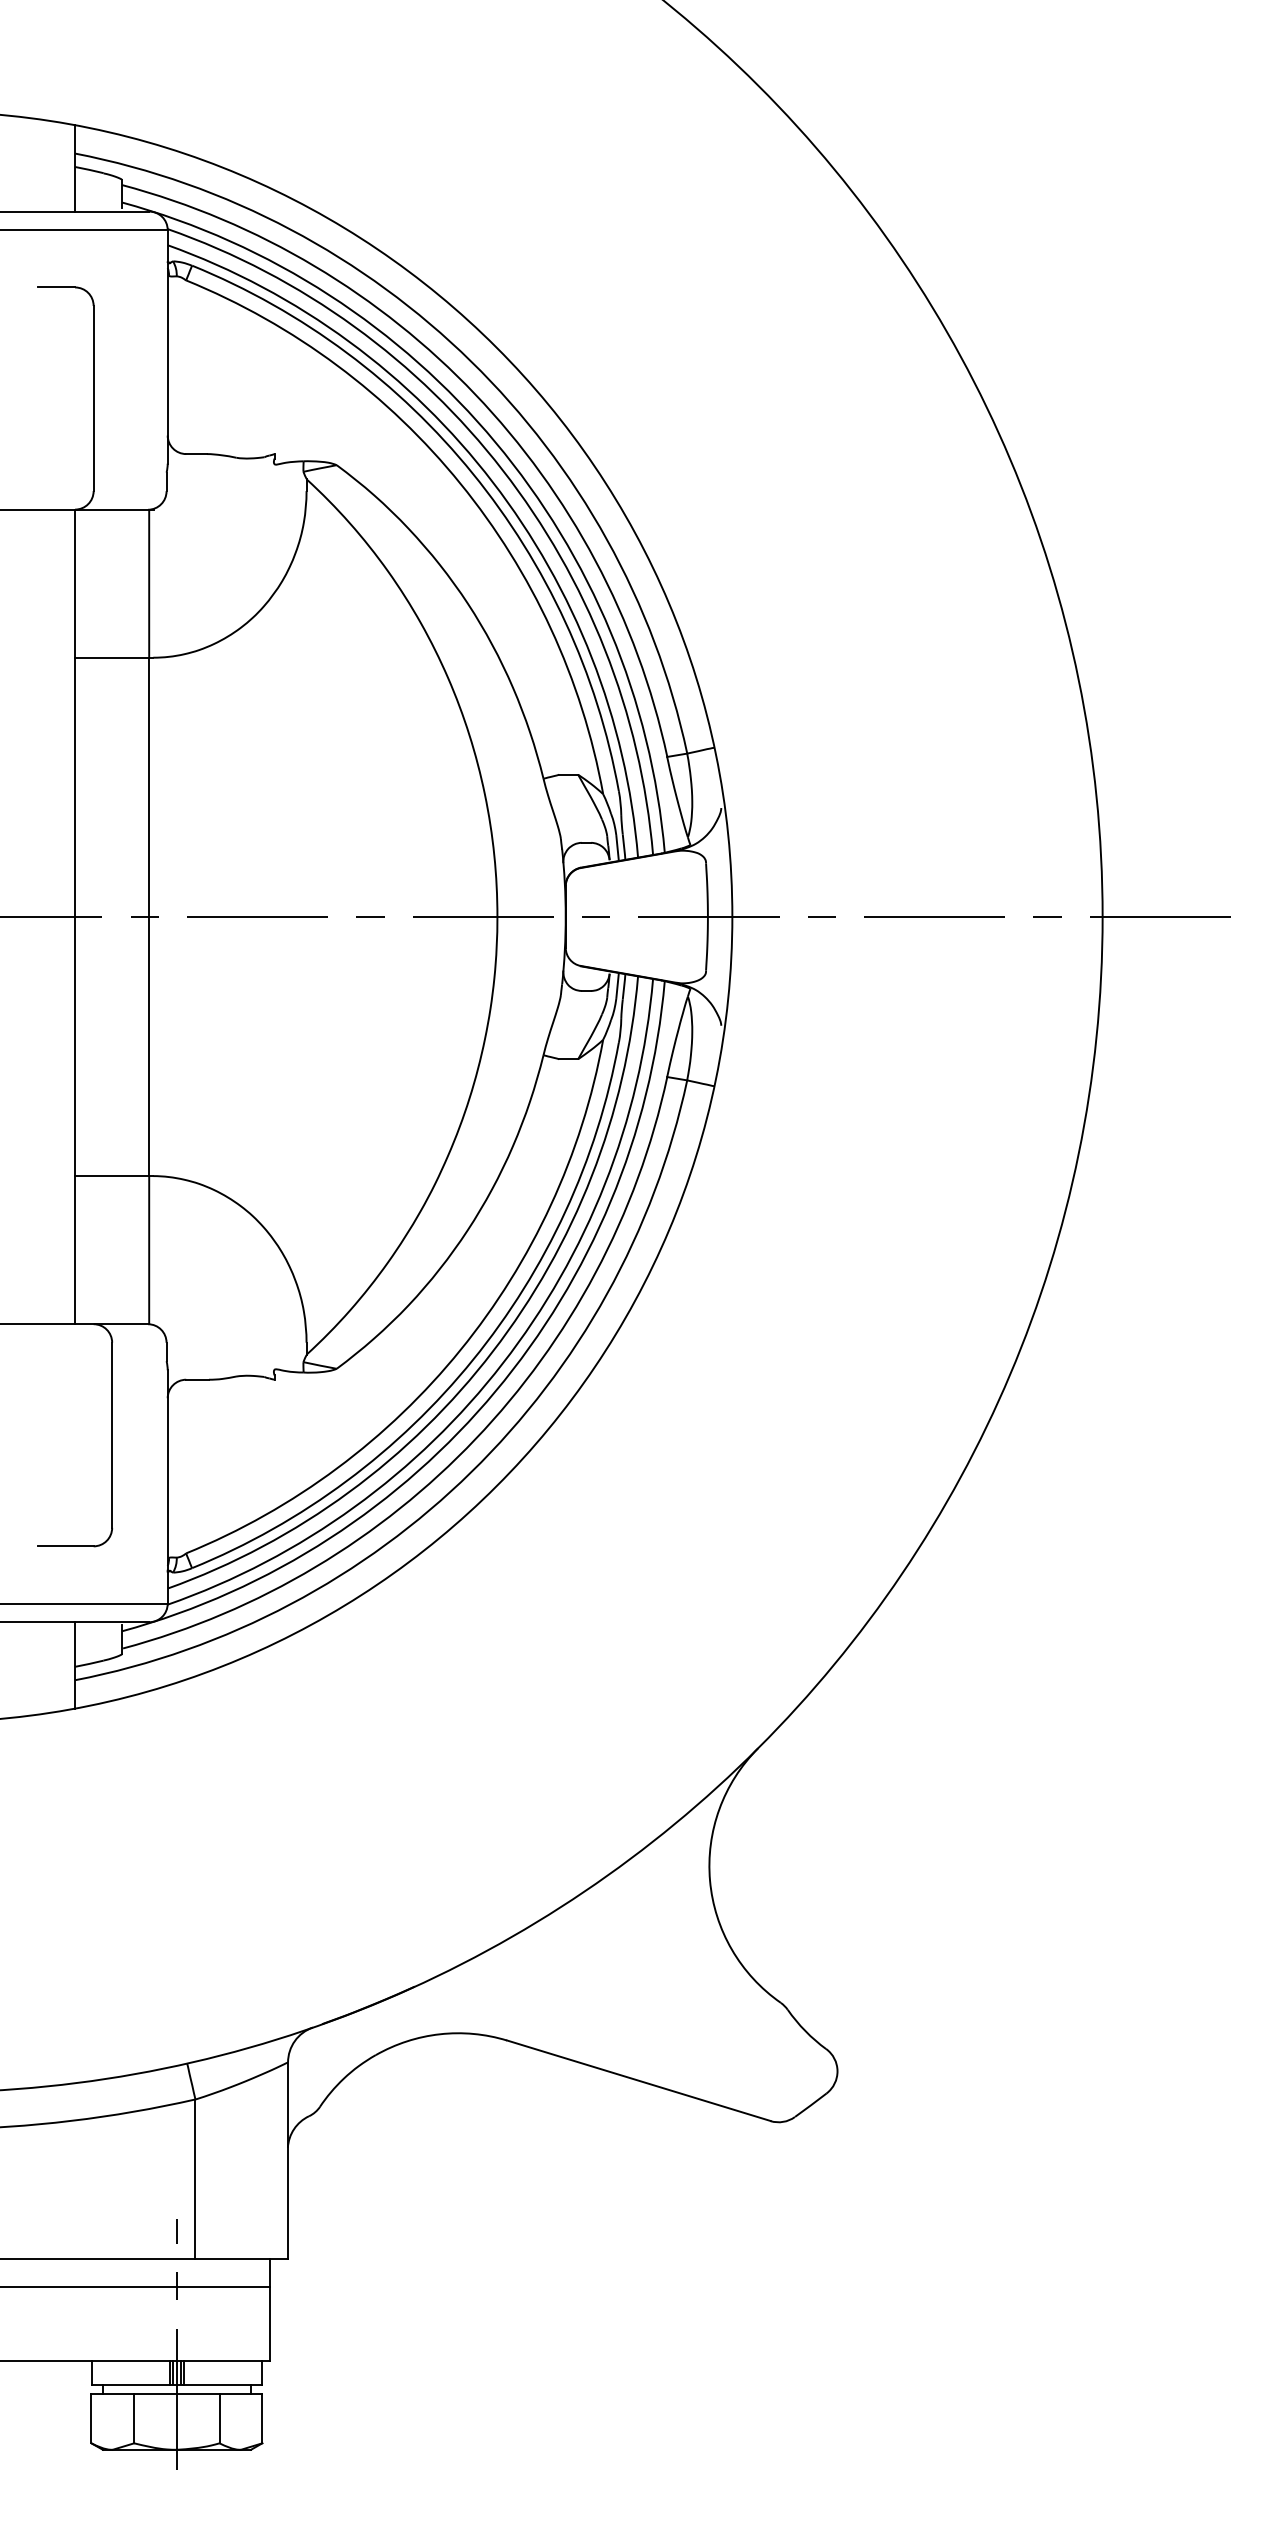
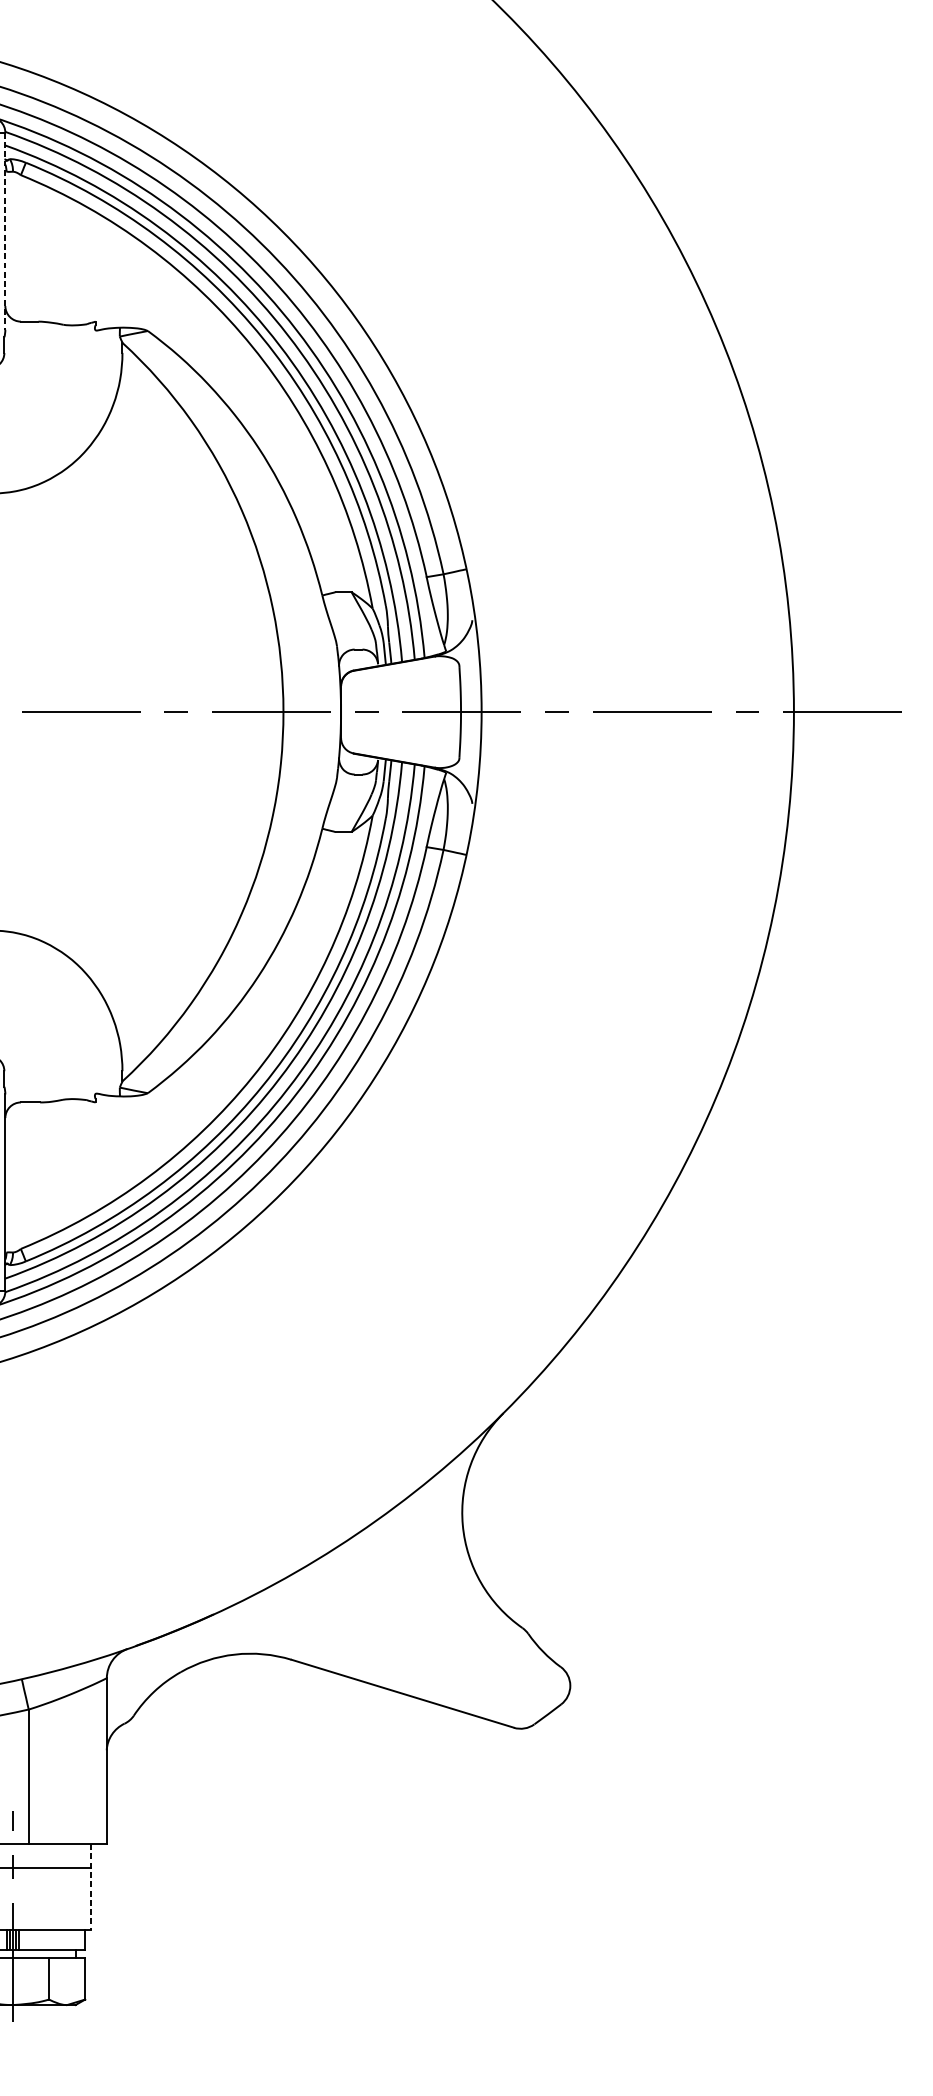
line: (167, 346) -> (5, 230), solid -> dashed
line: (269, 2310) -> (91, 1887), solid -> dashed

